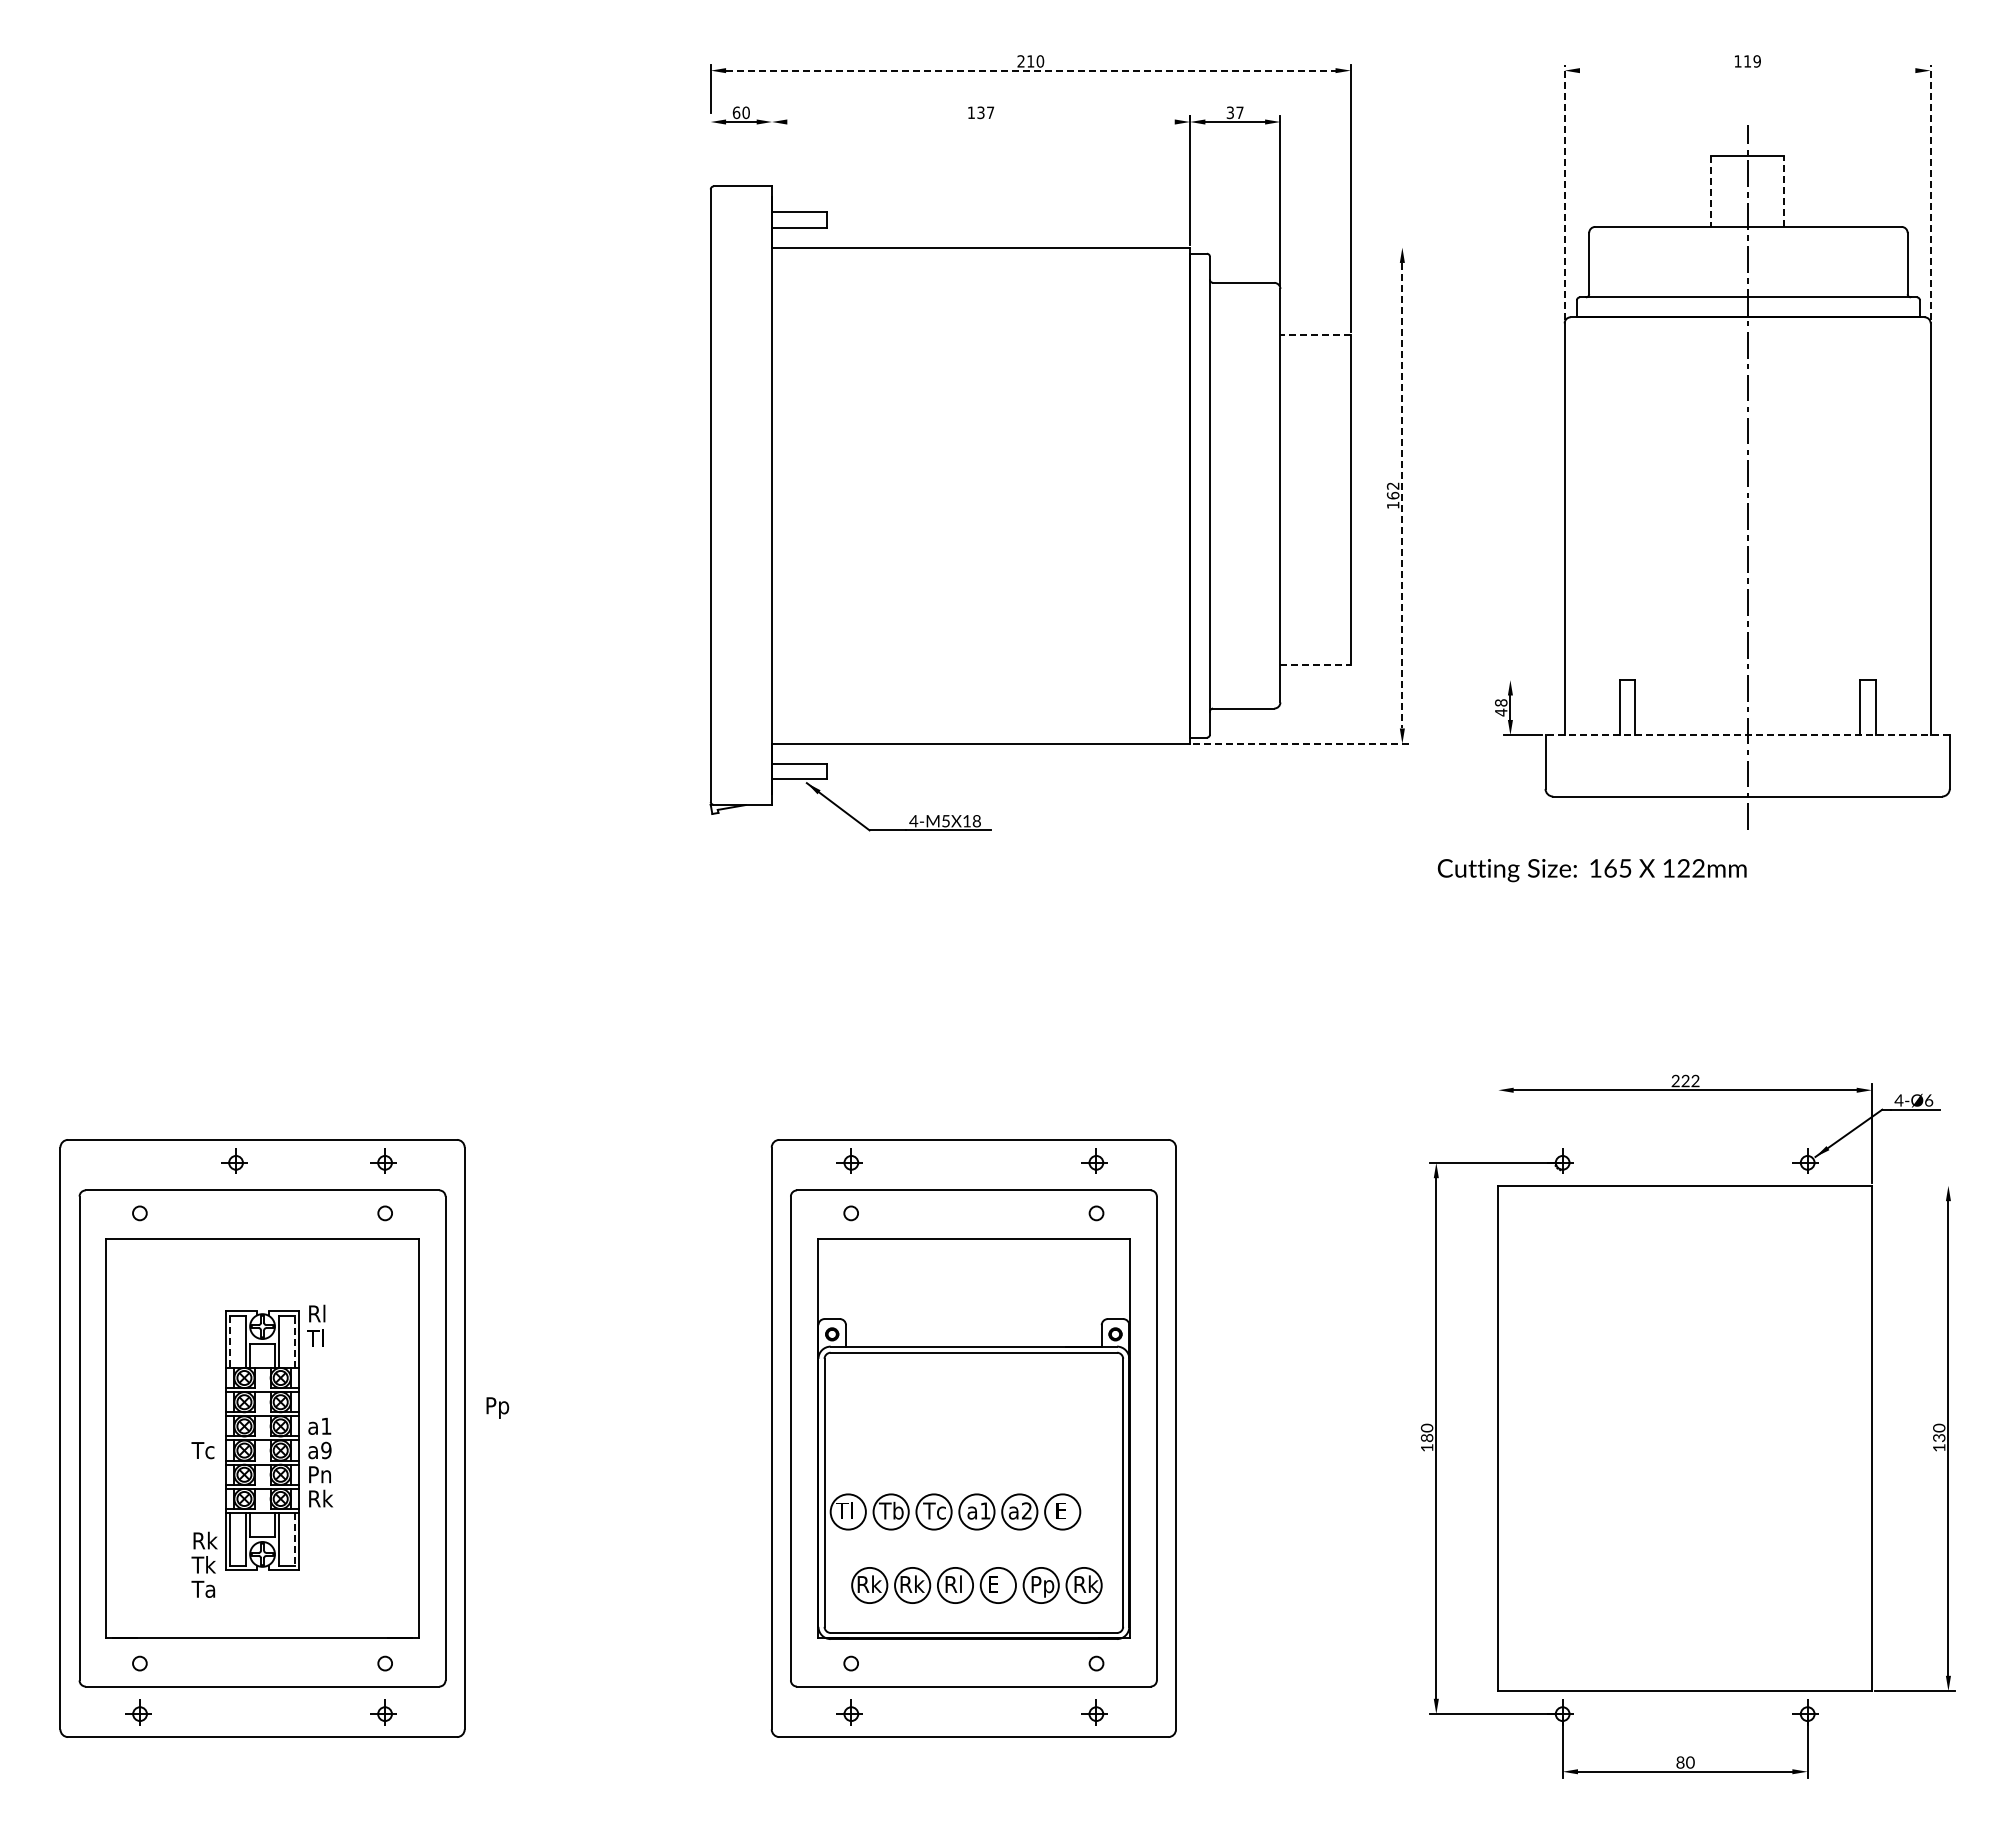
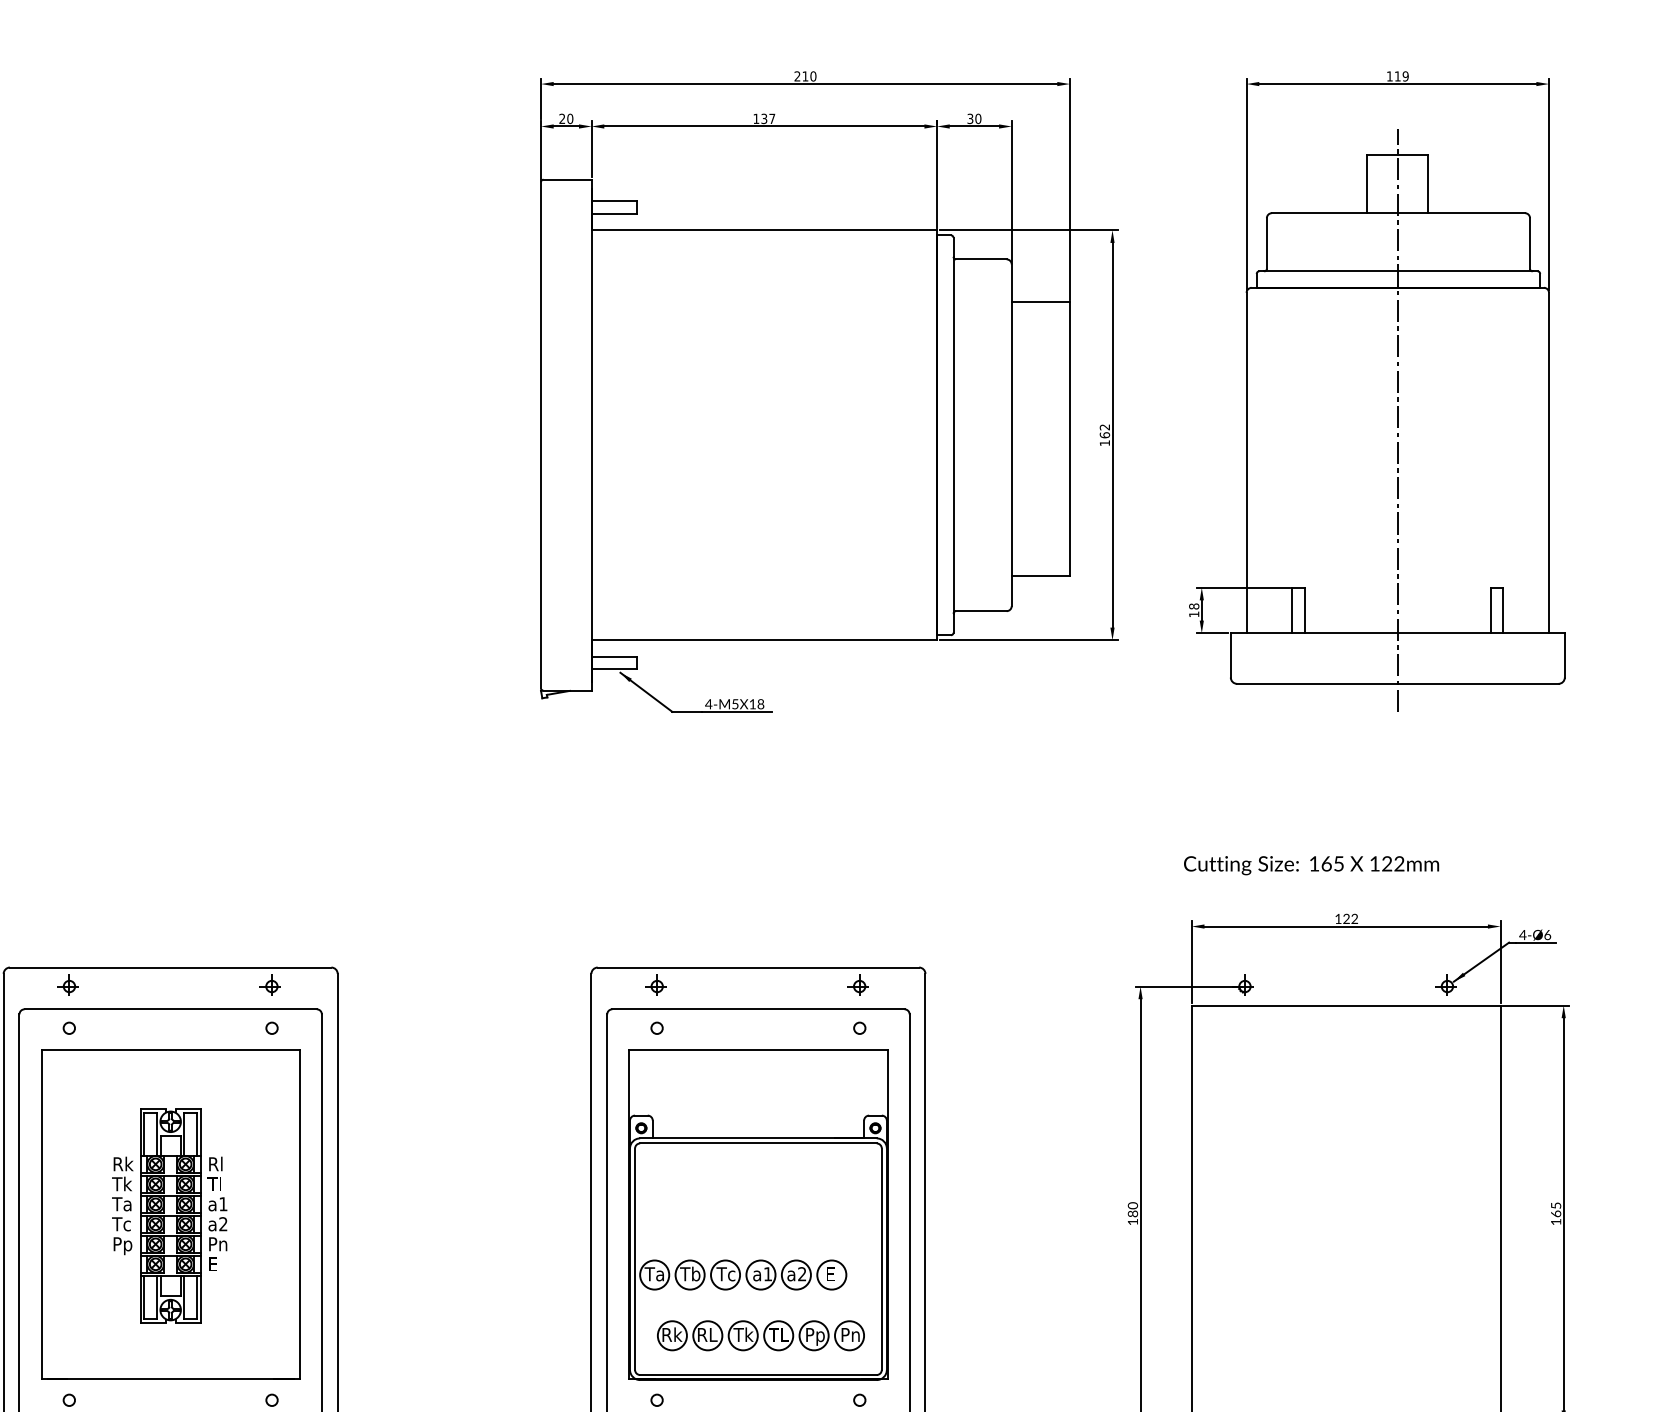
line: (1030, 70) -> (805, 83), dashed -> solid
line: (1747, 70) -> (1397, 83), added
text: (736, 112) -> (562, 118), 60 -> 20
text: (1239, 112) -> (977, 118), 37 -> 30
line: (980, 122) -> (763, 126), added
line: (772, 149) -> (592, 149), added
line: (710, 150) -> (540, 150), added
line: (1784, 191) -> (1428, 183), dashed -> solid
line: (1564, 192) -> (1246, 184), dashed -> solid
line: (1710, 192) -> (1367, 184), dashed -> solid
line: (1930, 192) -> (1548, 184), dashed -> solid
line: (1300, 247) -> (1028, 230), added
line: (1315, 334) -> (1040, 302), dashed -> solid
line: (1402, 495) -> (1112, 435), dashed -> solid
line: (1316, 665) -> (1041, 575), dashed -> solid
line: (1560, 680) -> (1243, 587), added
text: (1501, 712) -> (1194, 614), 48 -> 18
line: (1747, 735) -> (1397, 633), dashed -> solid
line: (1300, 743) -> (1028, 640), dashed -> solid
text: (1591, 870) -> (1310, 865), moved
text: (1675, 1080) -> (1338, 918), 222 -> 122
line: (1498, 1133) -> (1191, 962), added
part: (234, 1160) -> (68, 984), moved
line: (1914, 1185) -> (1535, 1005), added
text: (316, 1325) -> (215, 1173), moved
line: (294, 1341) -> (197, 1134), dashed -> solid
line: (230, 1342) -> (144, 1134), dashed -> solid
text: (497, 1407) -> (122, 1245), moved
text: (1939, 1432) -> (1556, 1209), 130 -> 165
text: (326, 1450) -> (223, 1224), a9 -> a2
text: (321, 1498) -> (219, 1263), Rk -> E
text: (847, 1510) -> (654, 1273), Tl -> Ta
line: (294, 1539) -> (197, 1297), dashed -> solid
text: (204, 1564) -> (122, 1183), moved
text: (919, 1583) -> (713, 1334), Rk -> RL
text: (955, 1583) -> (743, 1334), Rl -> Tk
text: (1087, 1583) -> (852, 1334), Rk -> Pn
text: (998, 1584) -> (778, 1334), E -> TL

